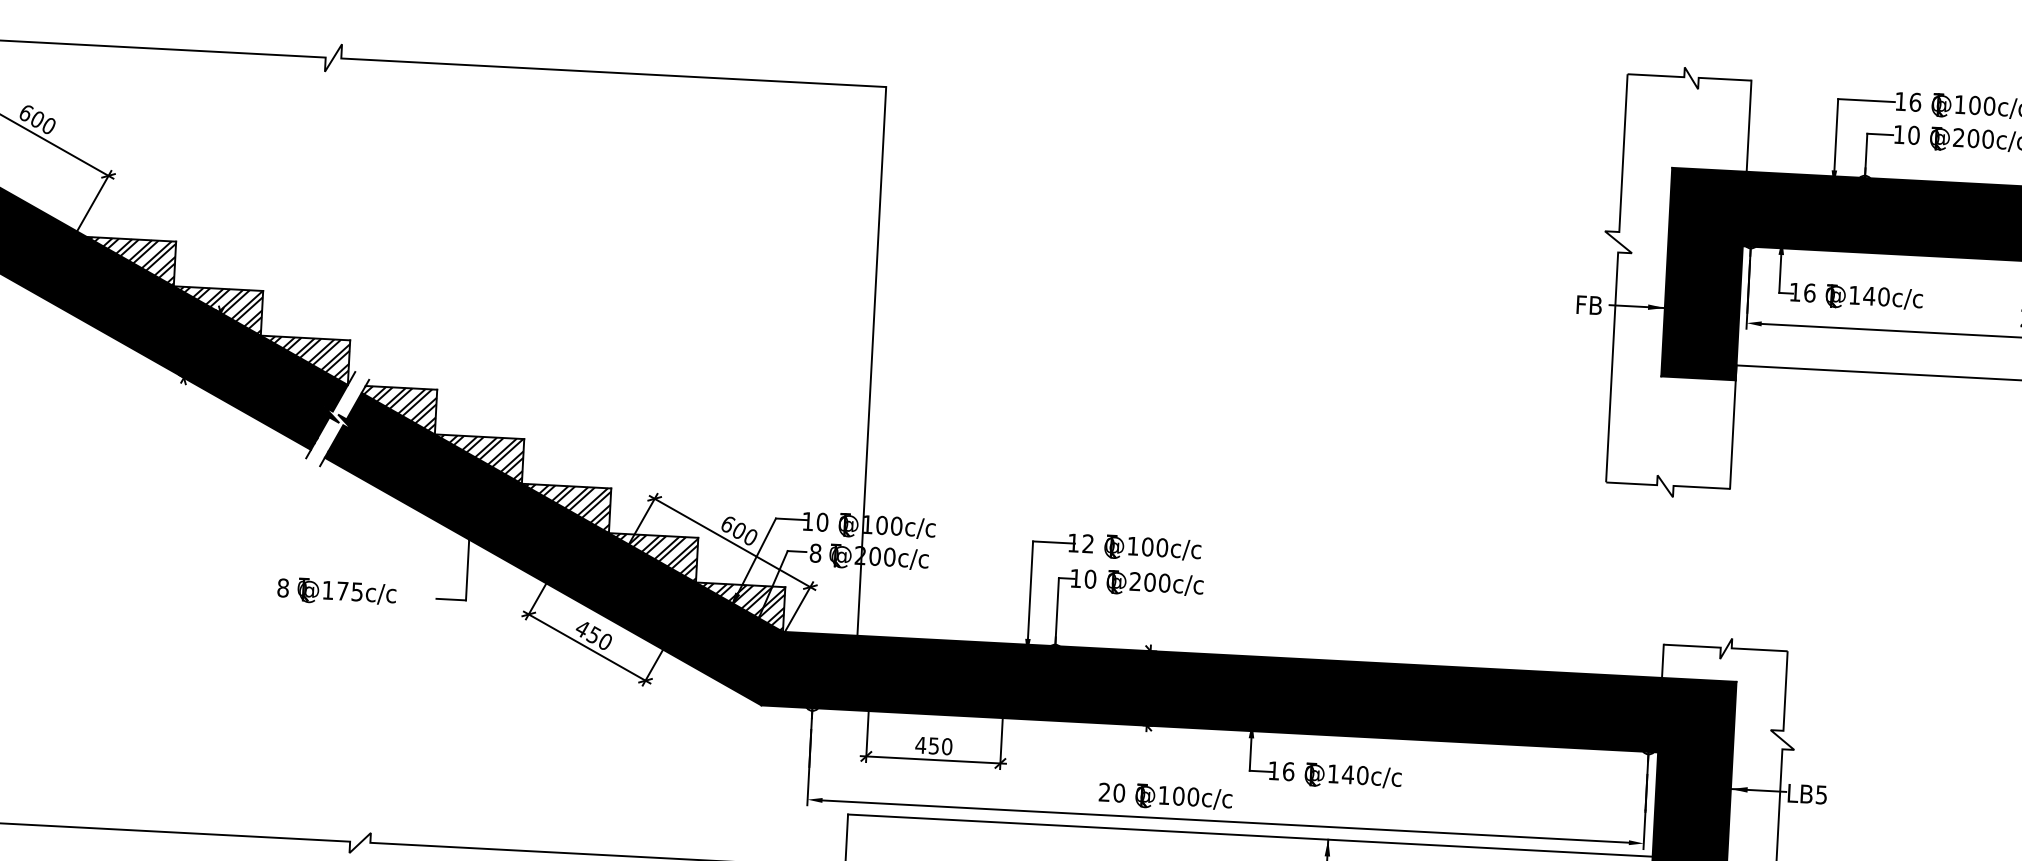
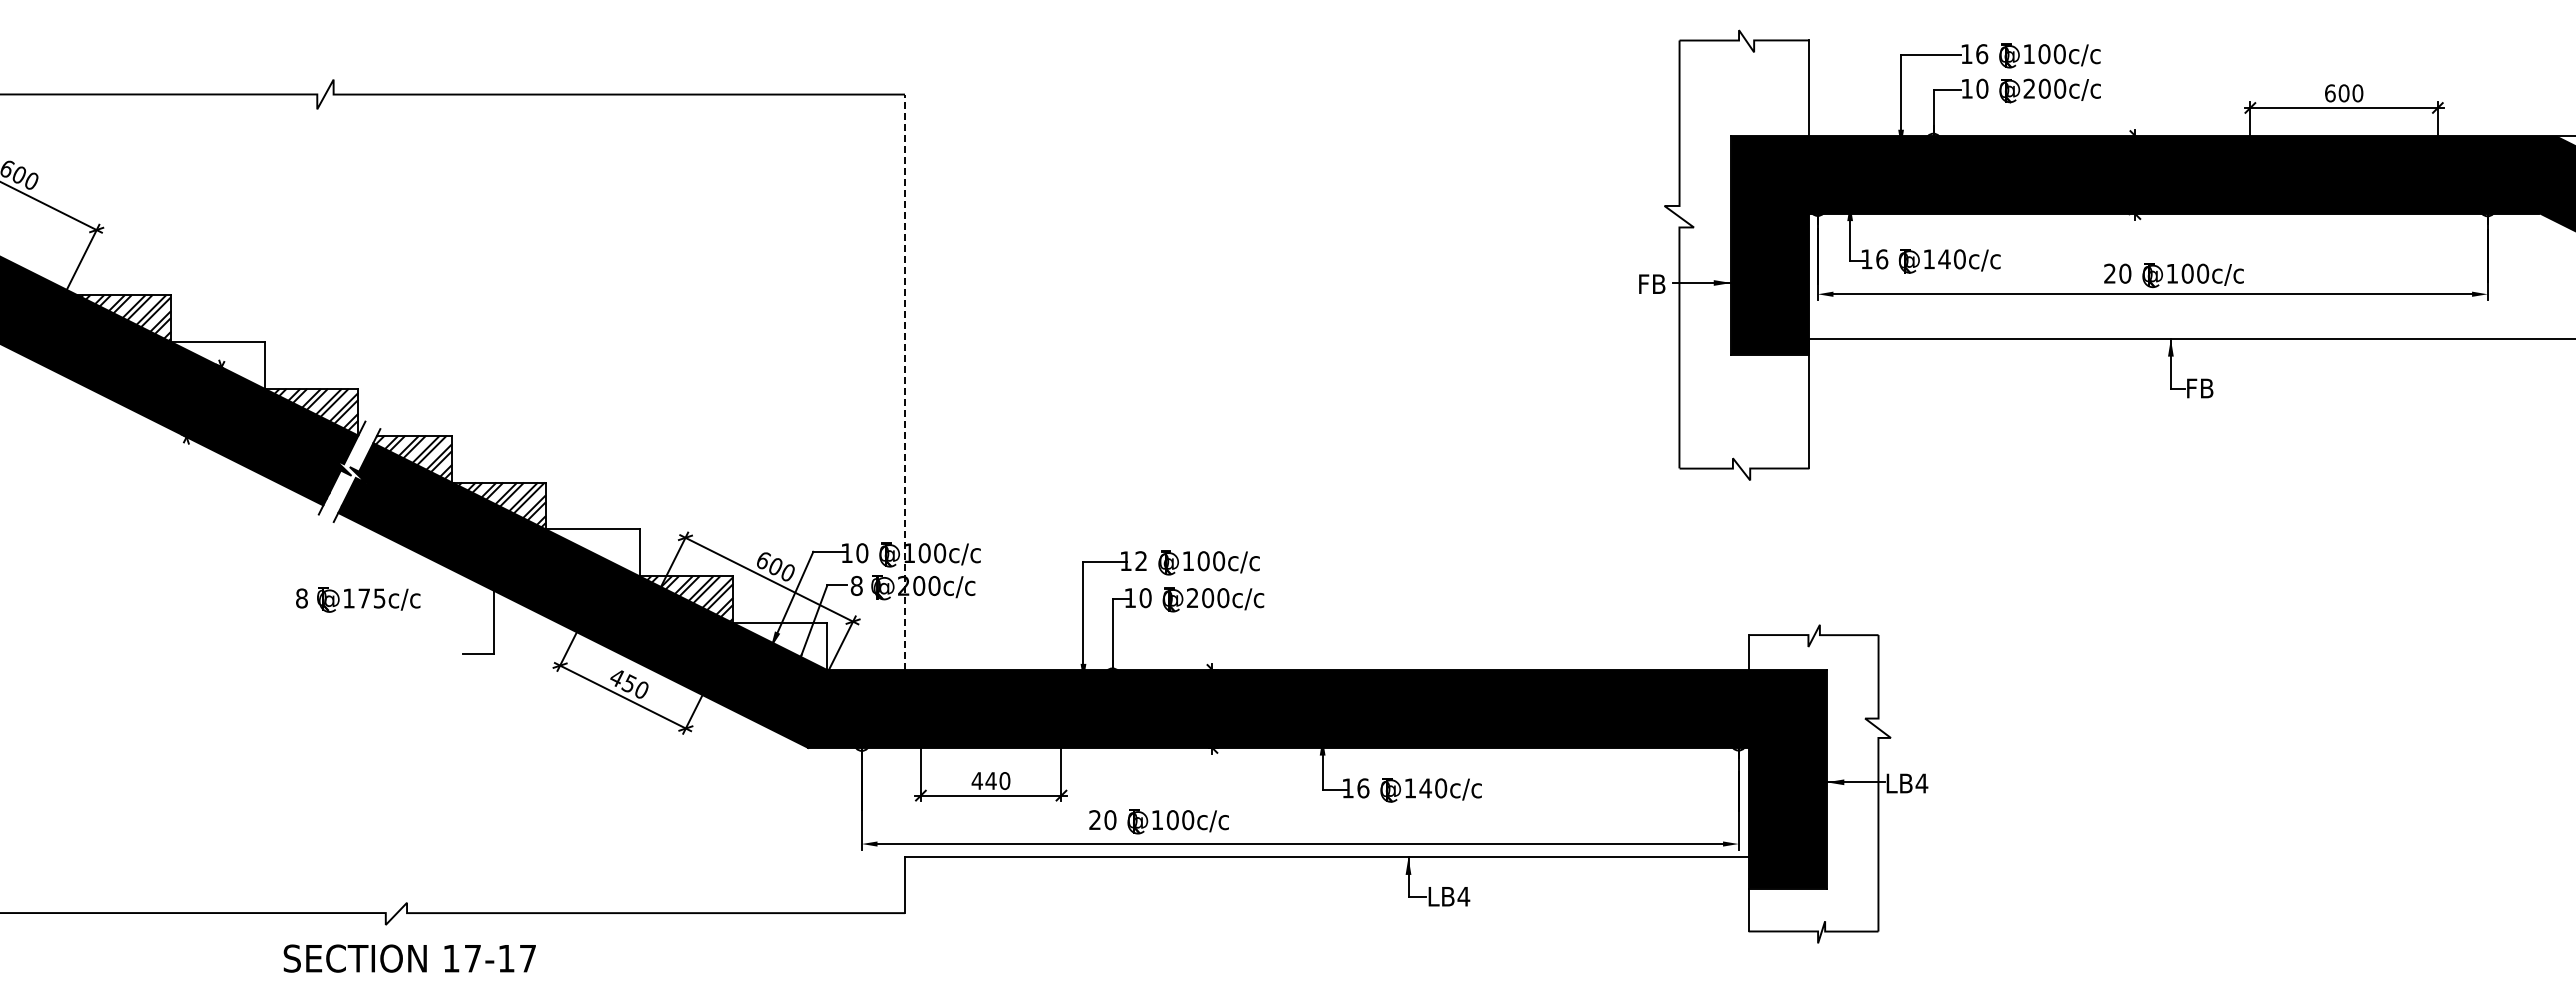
hatch: (220, 309) -> (221, 363), removed
line: (871, 361) -> (904, 382), solid -> dashed
hatch: (567, 508) -> (594, 552), removed
part: (337, 591) -> (358, 599), moved
hatch: (742, 606) -> (783, 645), removed
text: (933, 746) -> (990, 781), 450 -> 440
text: (1821, 794) -> (1921, 783), LB5 -> LB4
part: (1165, 796) -> (1158, 821), moved

